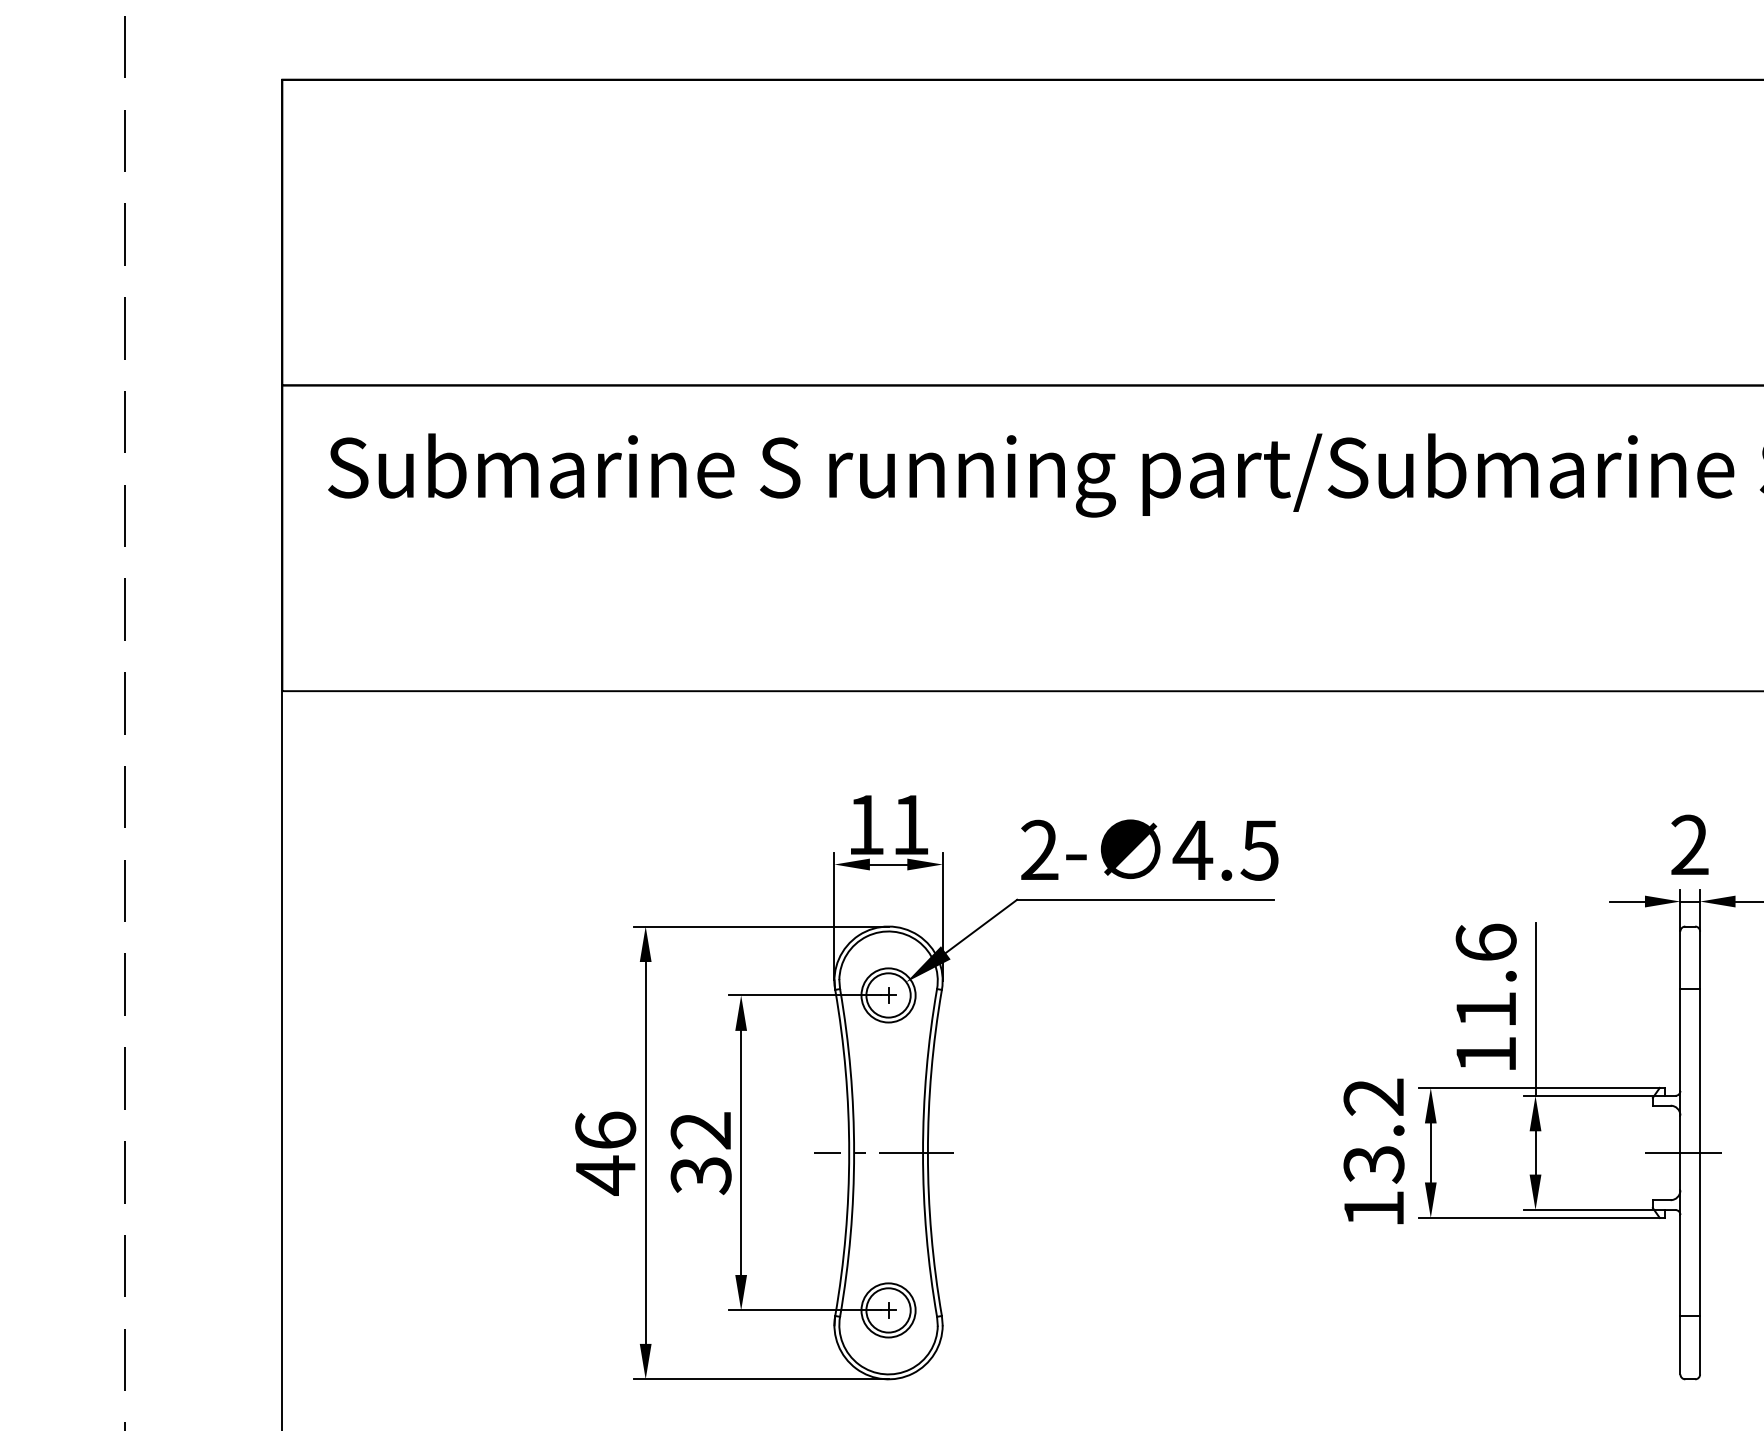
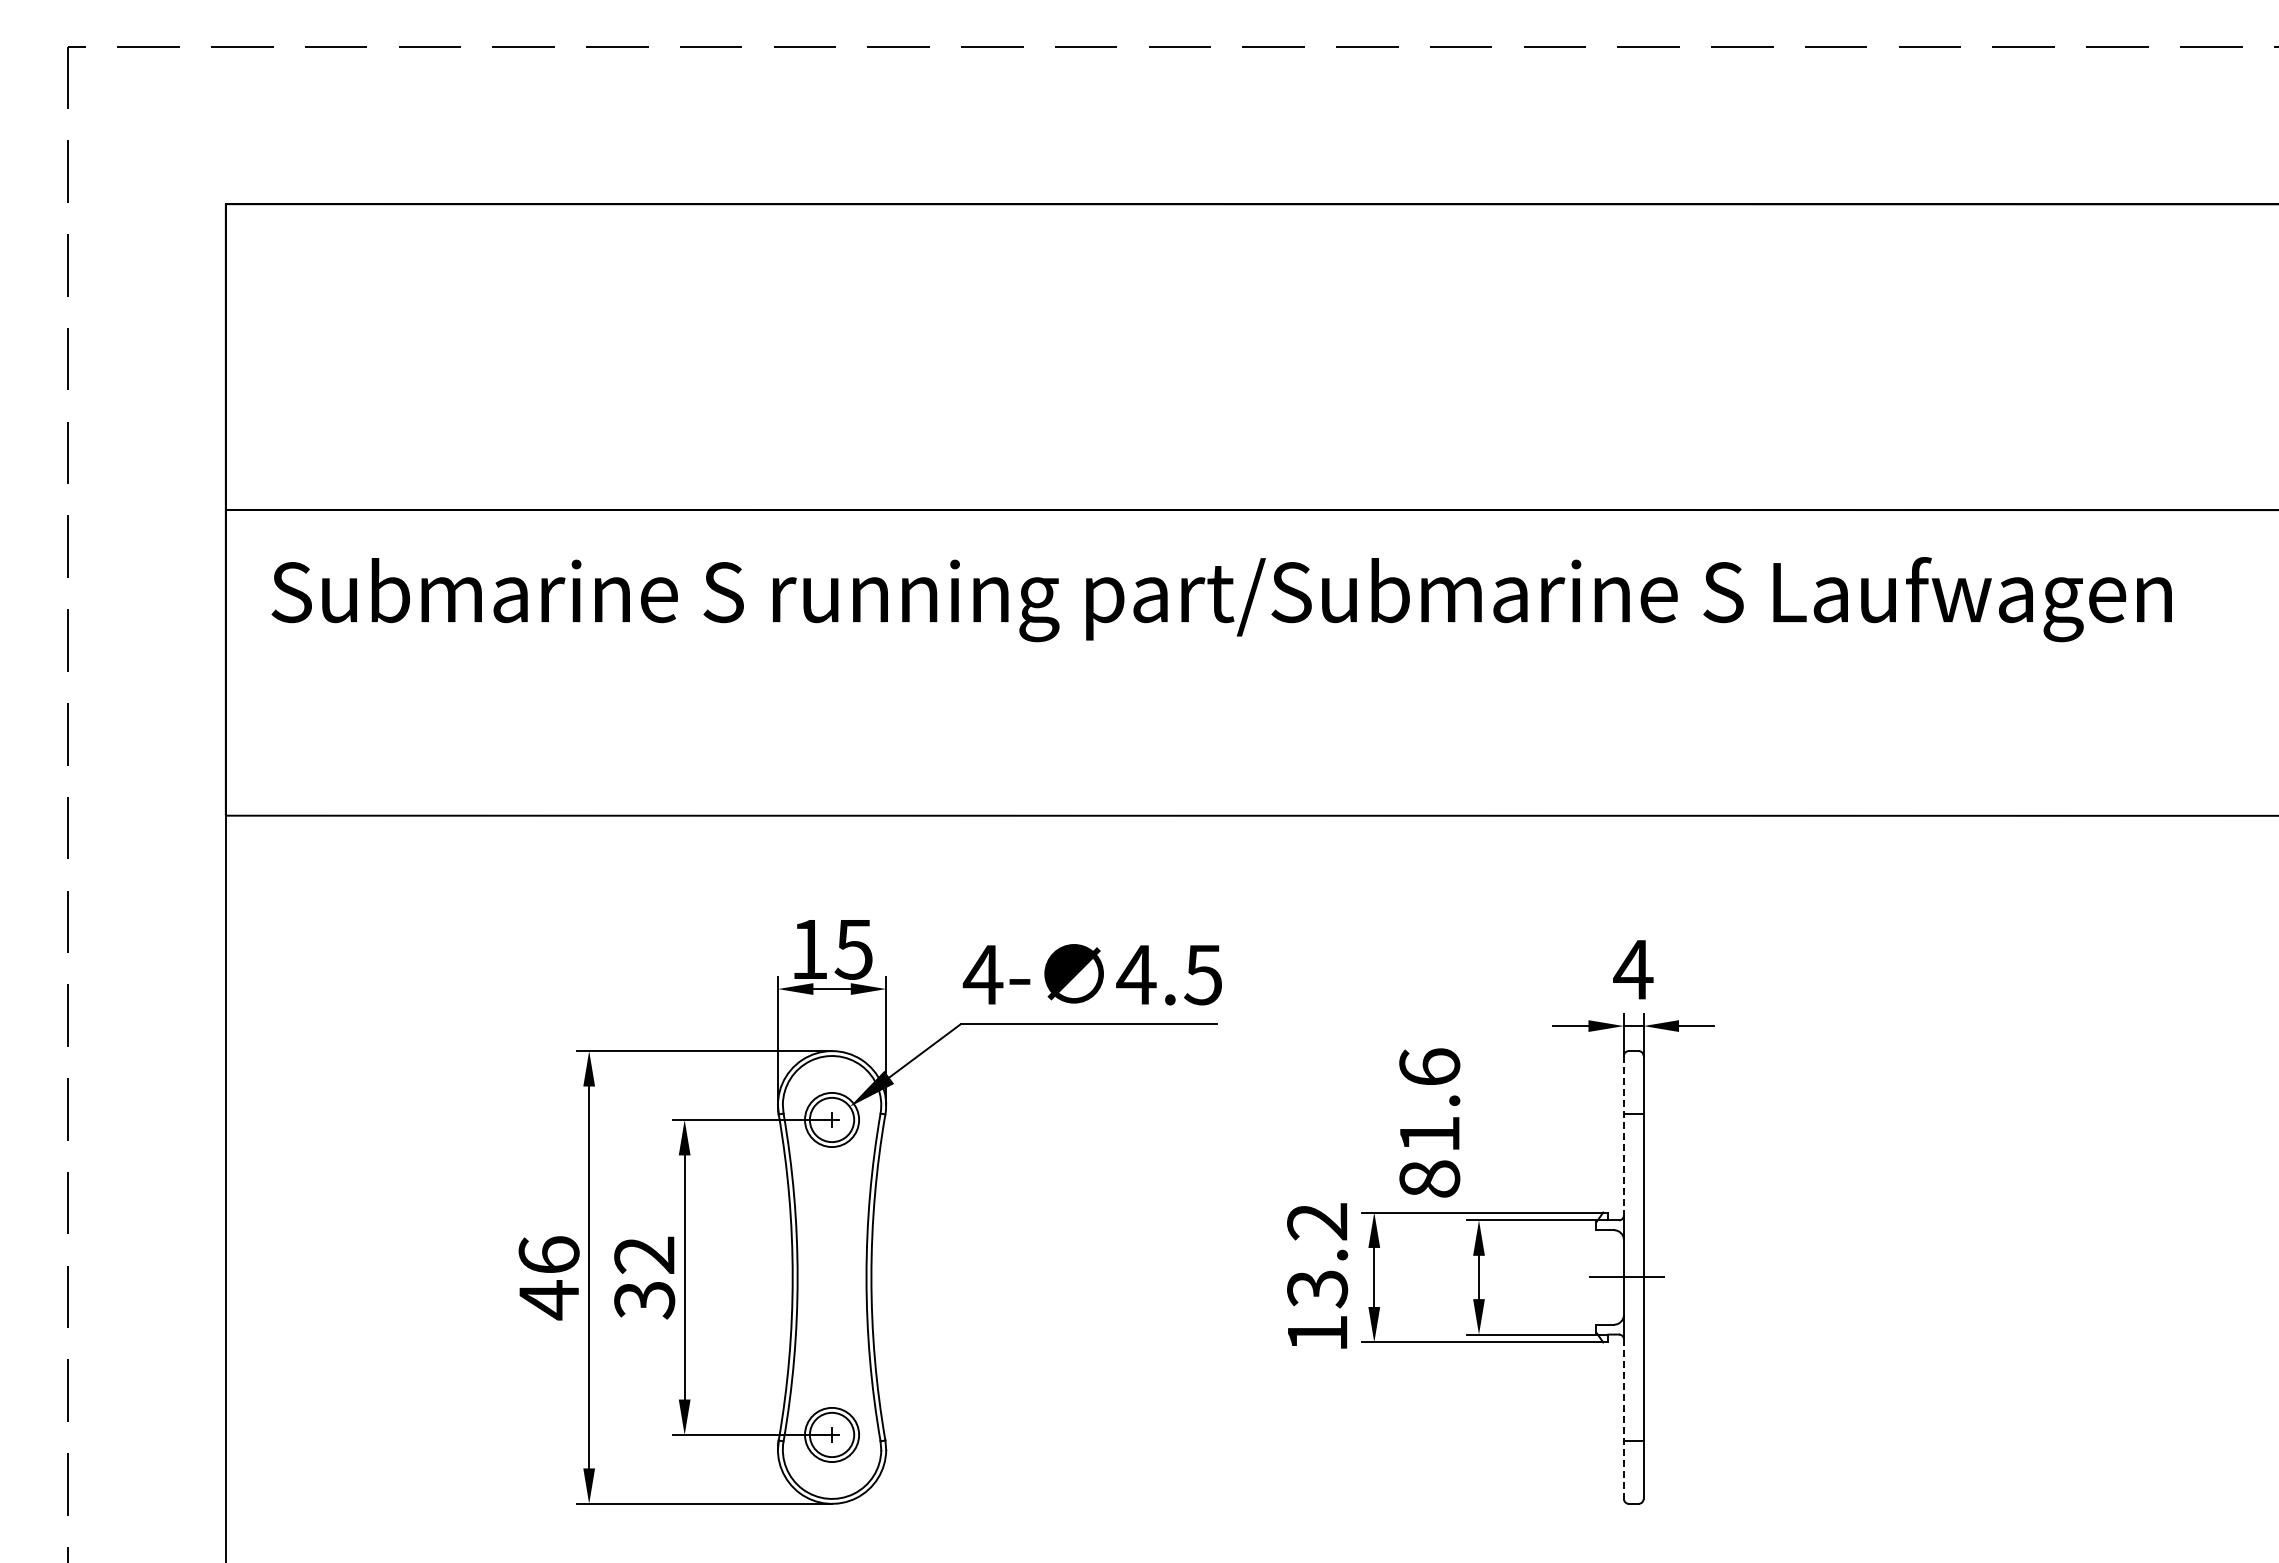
text: (910, 824) -> (853, 949), 11 -> 15
text: (1690, 844) -> (1633, 969), 2 -> 4
text: (1039, 849) -> (982, 974), 2- -> 4-
line: (1536, 1008) -> (1479, 1133), removed
line: (1680, 1010) -> (1623, 1135), solid -> dashed
text: (1486, 1053) -> (1429, 1178), 11.6 -> 81.6
line: (884, 1152) -> (827, 1277), removed
line: (1680, 1294) -> (1623, 1419), solid -> dashed

